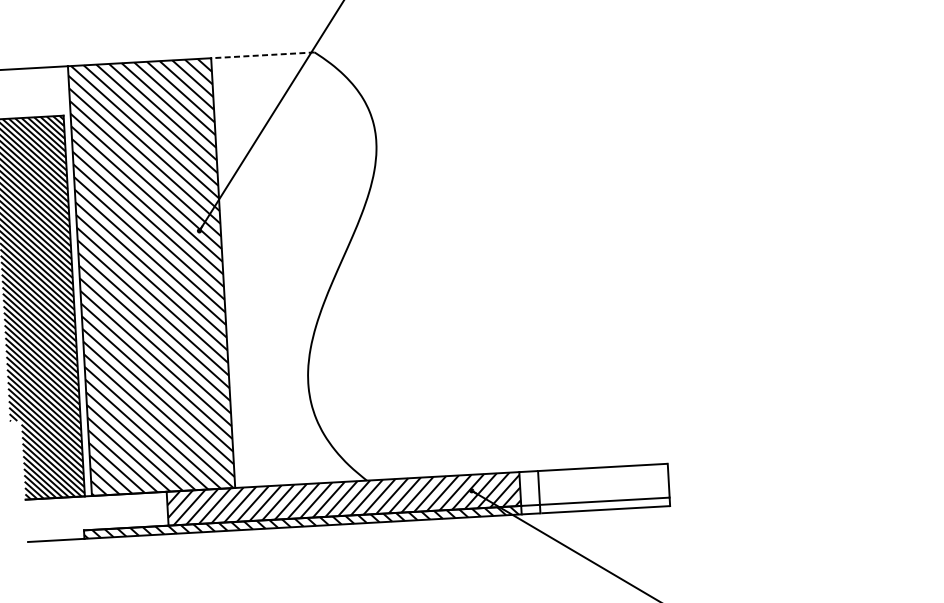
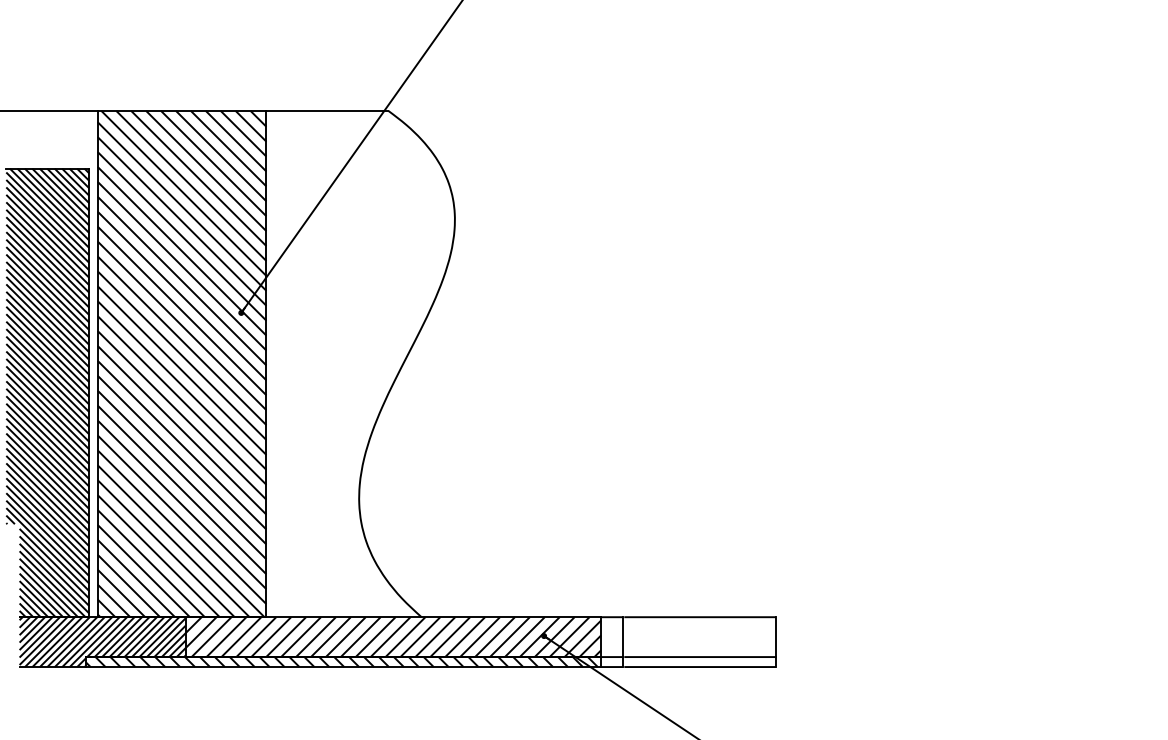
line: (262, 55) -> (327, 110), dashed -> solid
hatch: (97, 517) -> (102, 642), added

